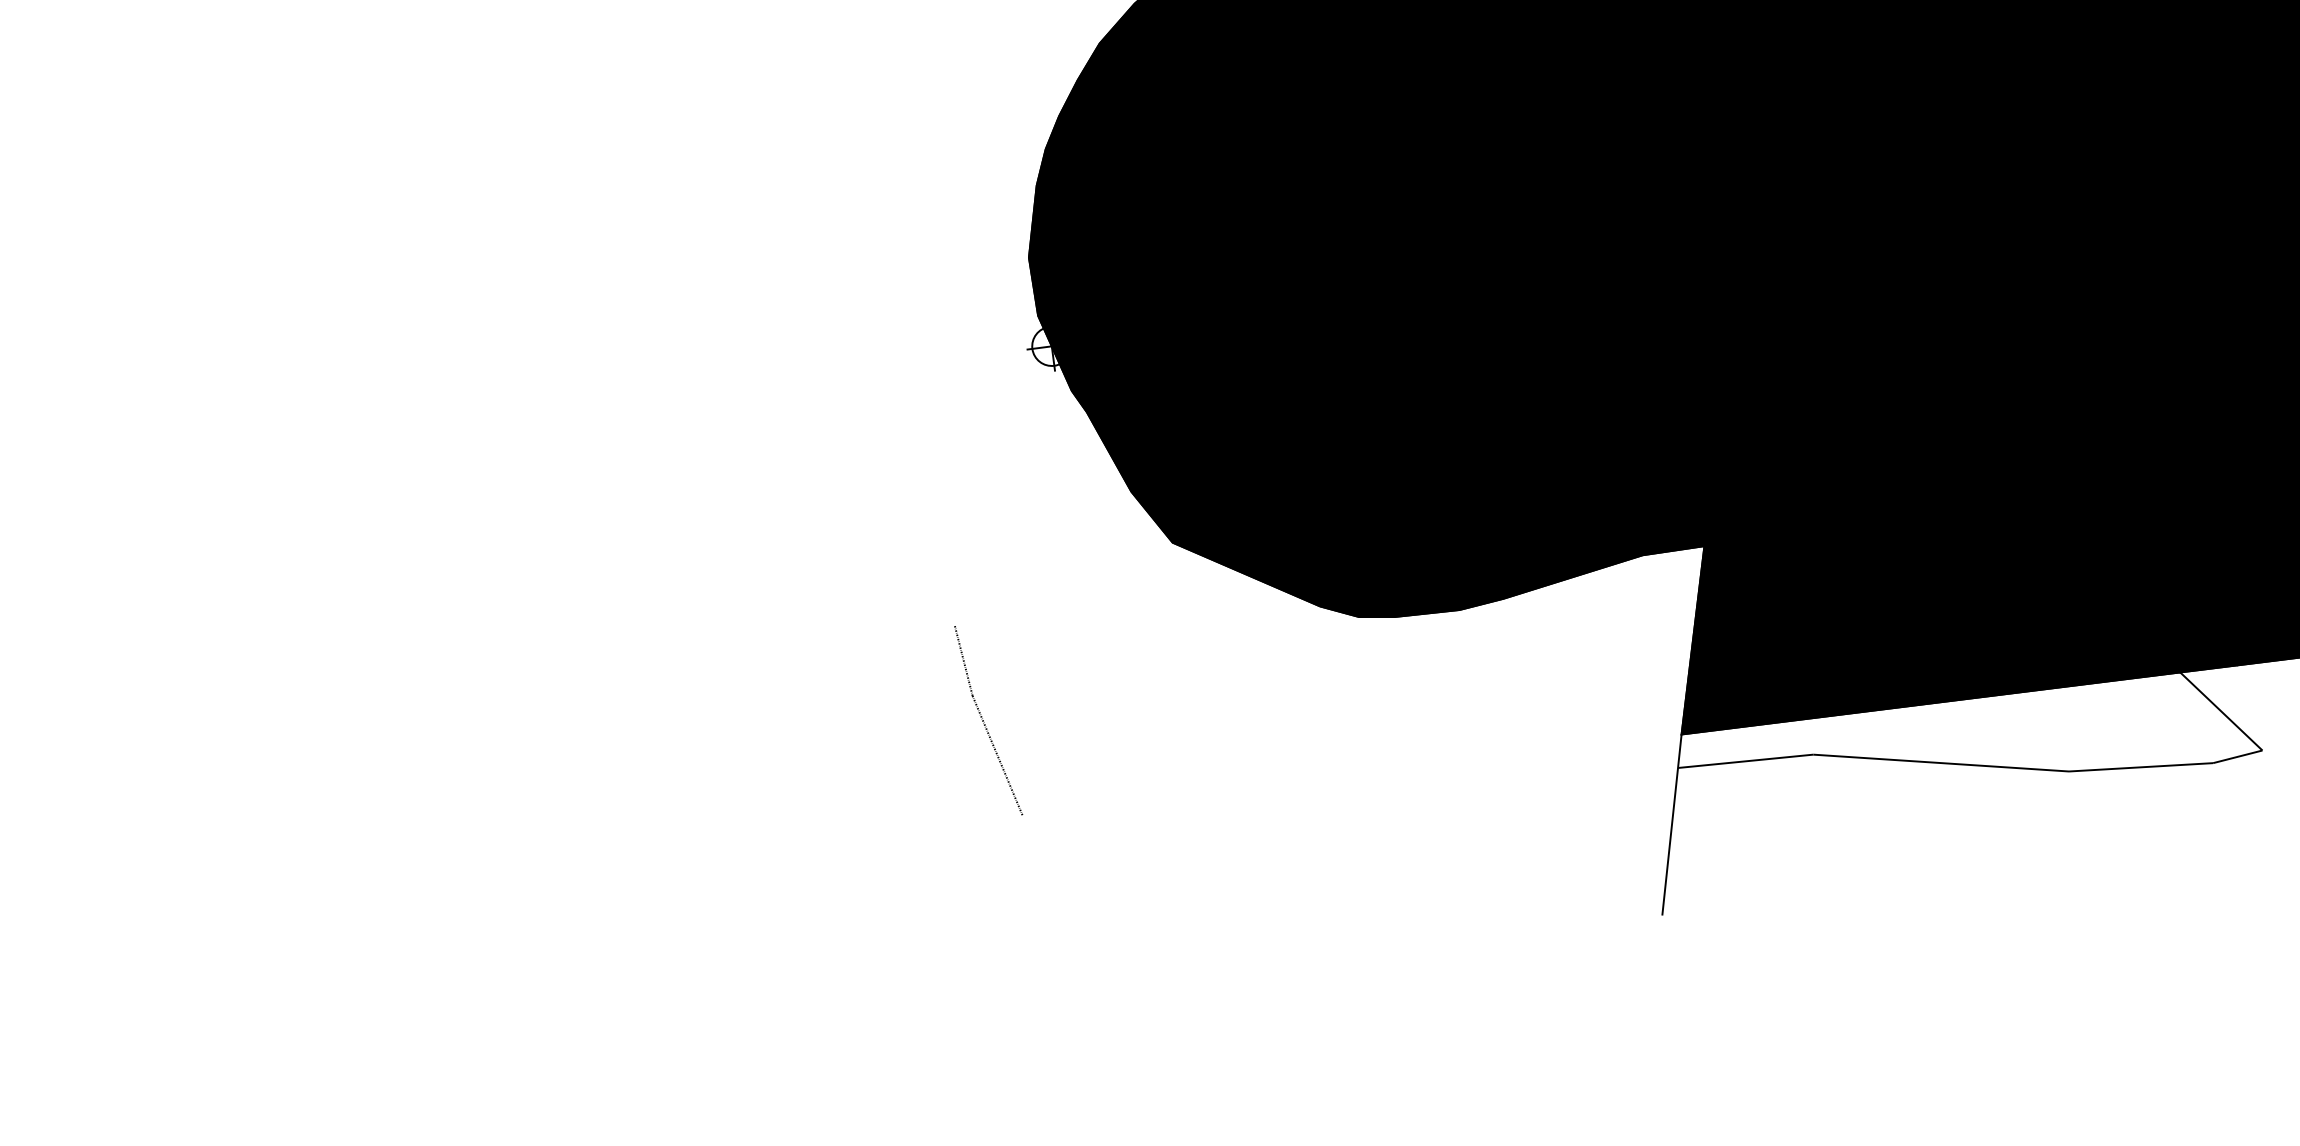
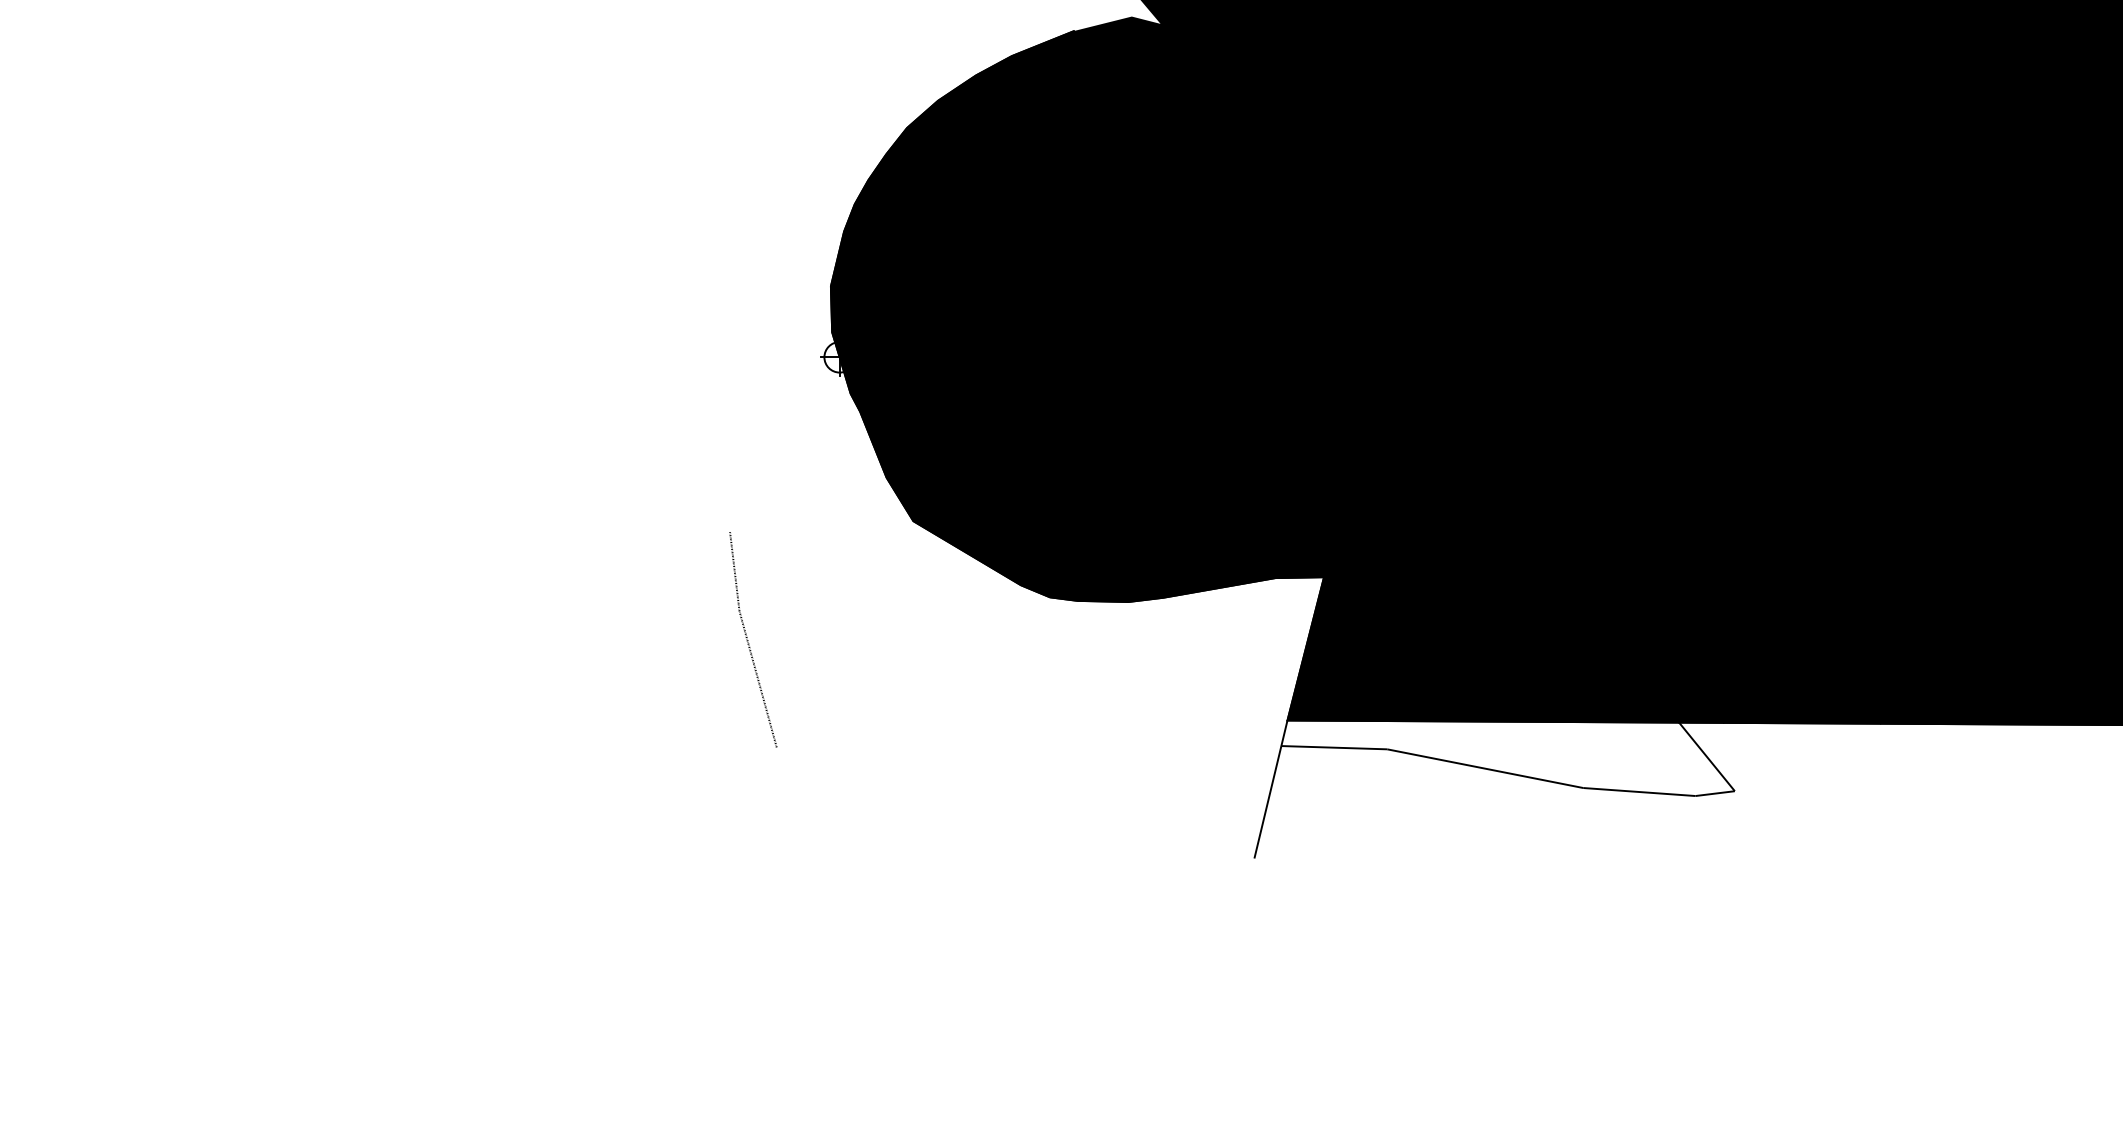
part: (987, 719) -> (752, 639), size x1.4

